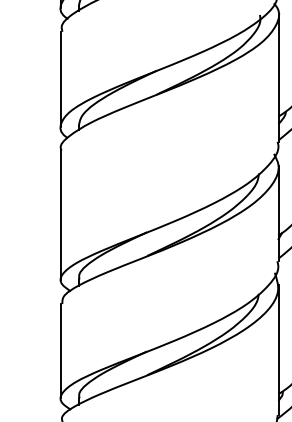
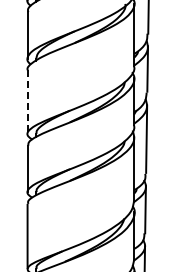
line: (60, 215) -> (27, 102), solid -> dashed

